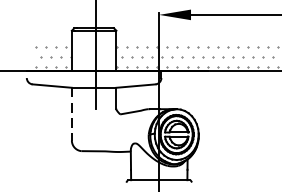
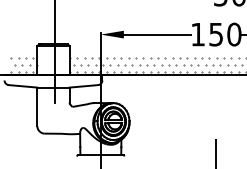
line: (72, 115) -> (37, 107), dashed -> solid

